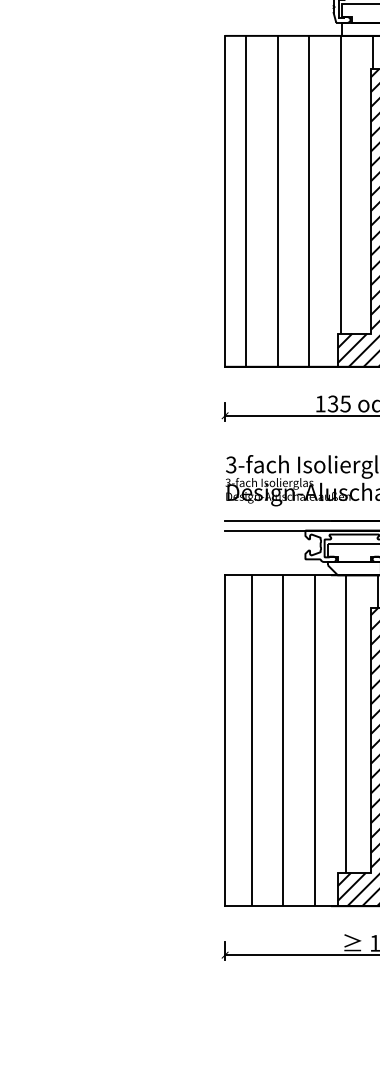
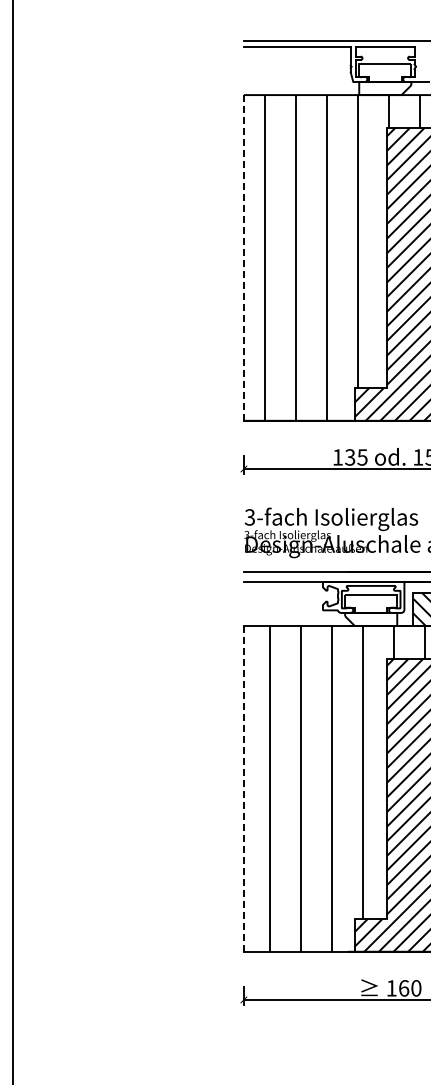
line: (224, 200) -> (243, 257), solid -> dashed
line: (224, 740) -> (243, 788), solid -> dashed

